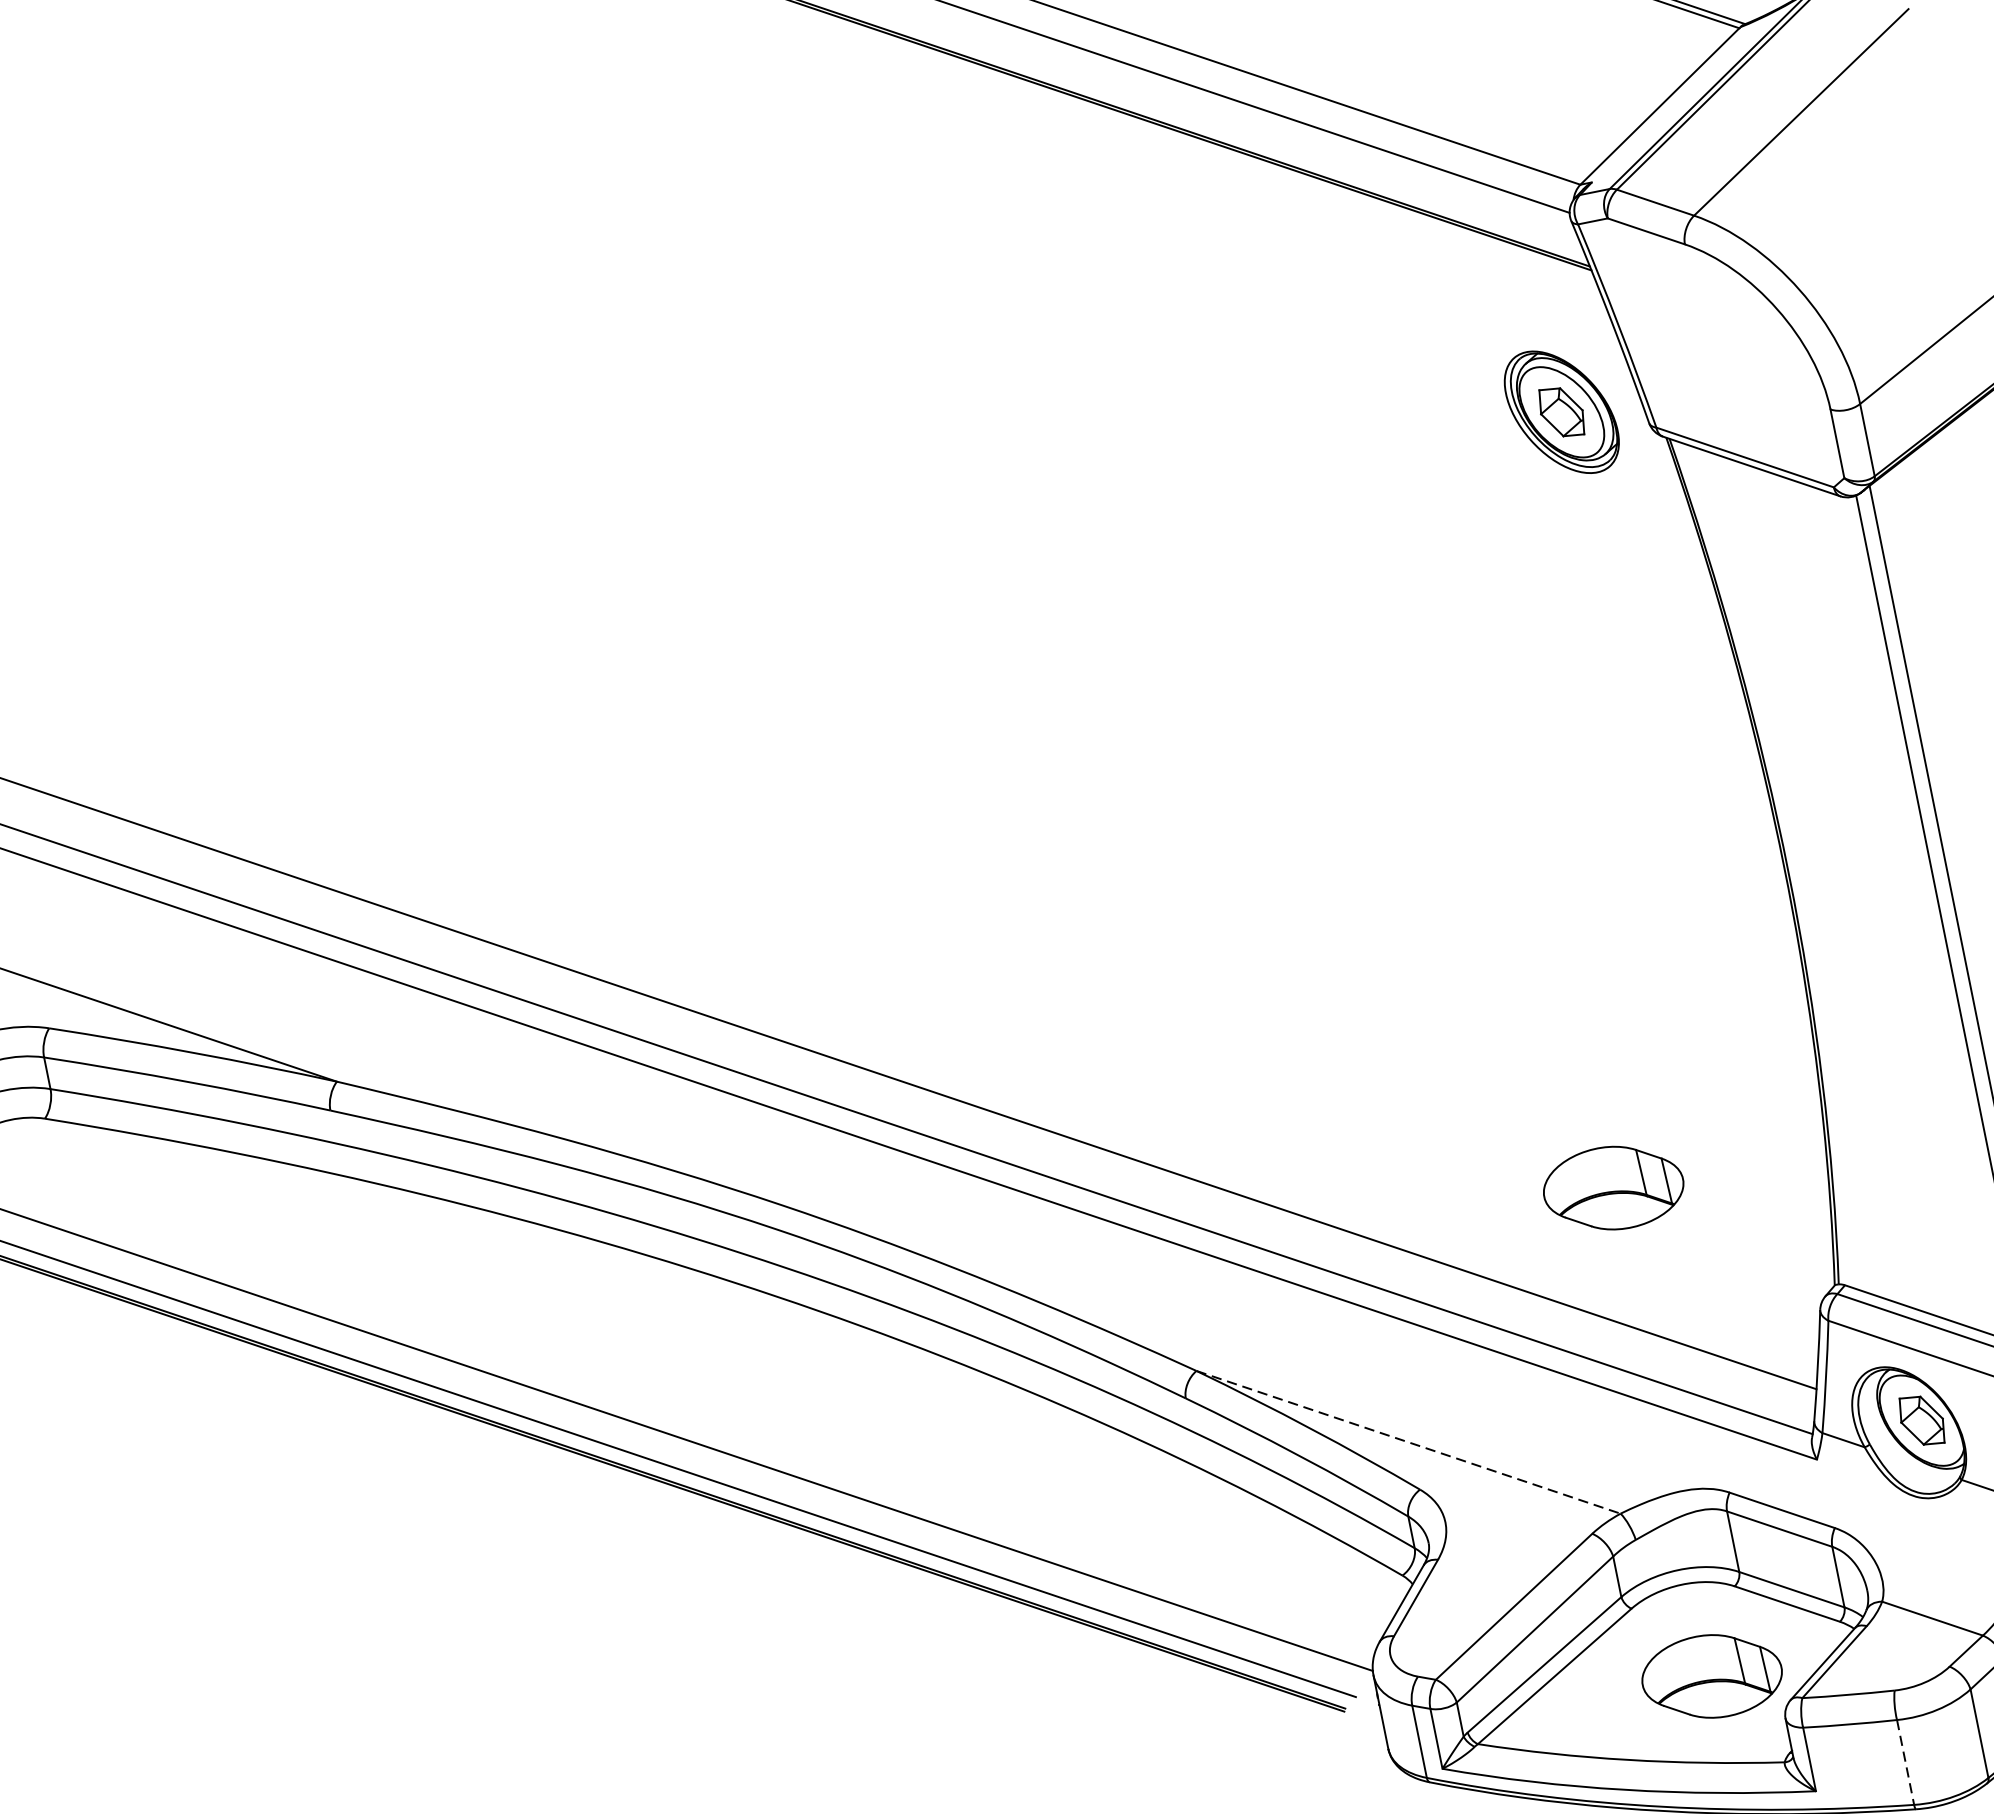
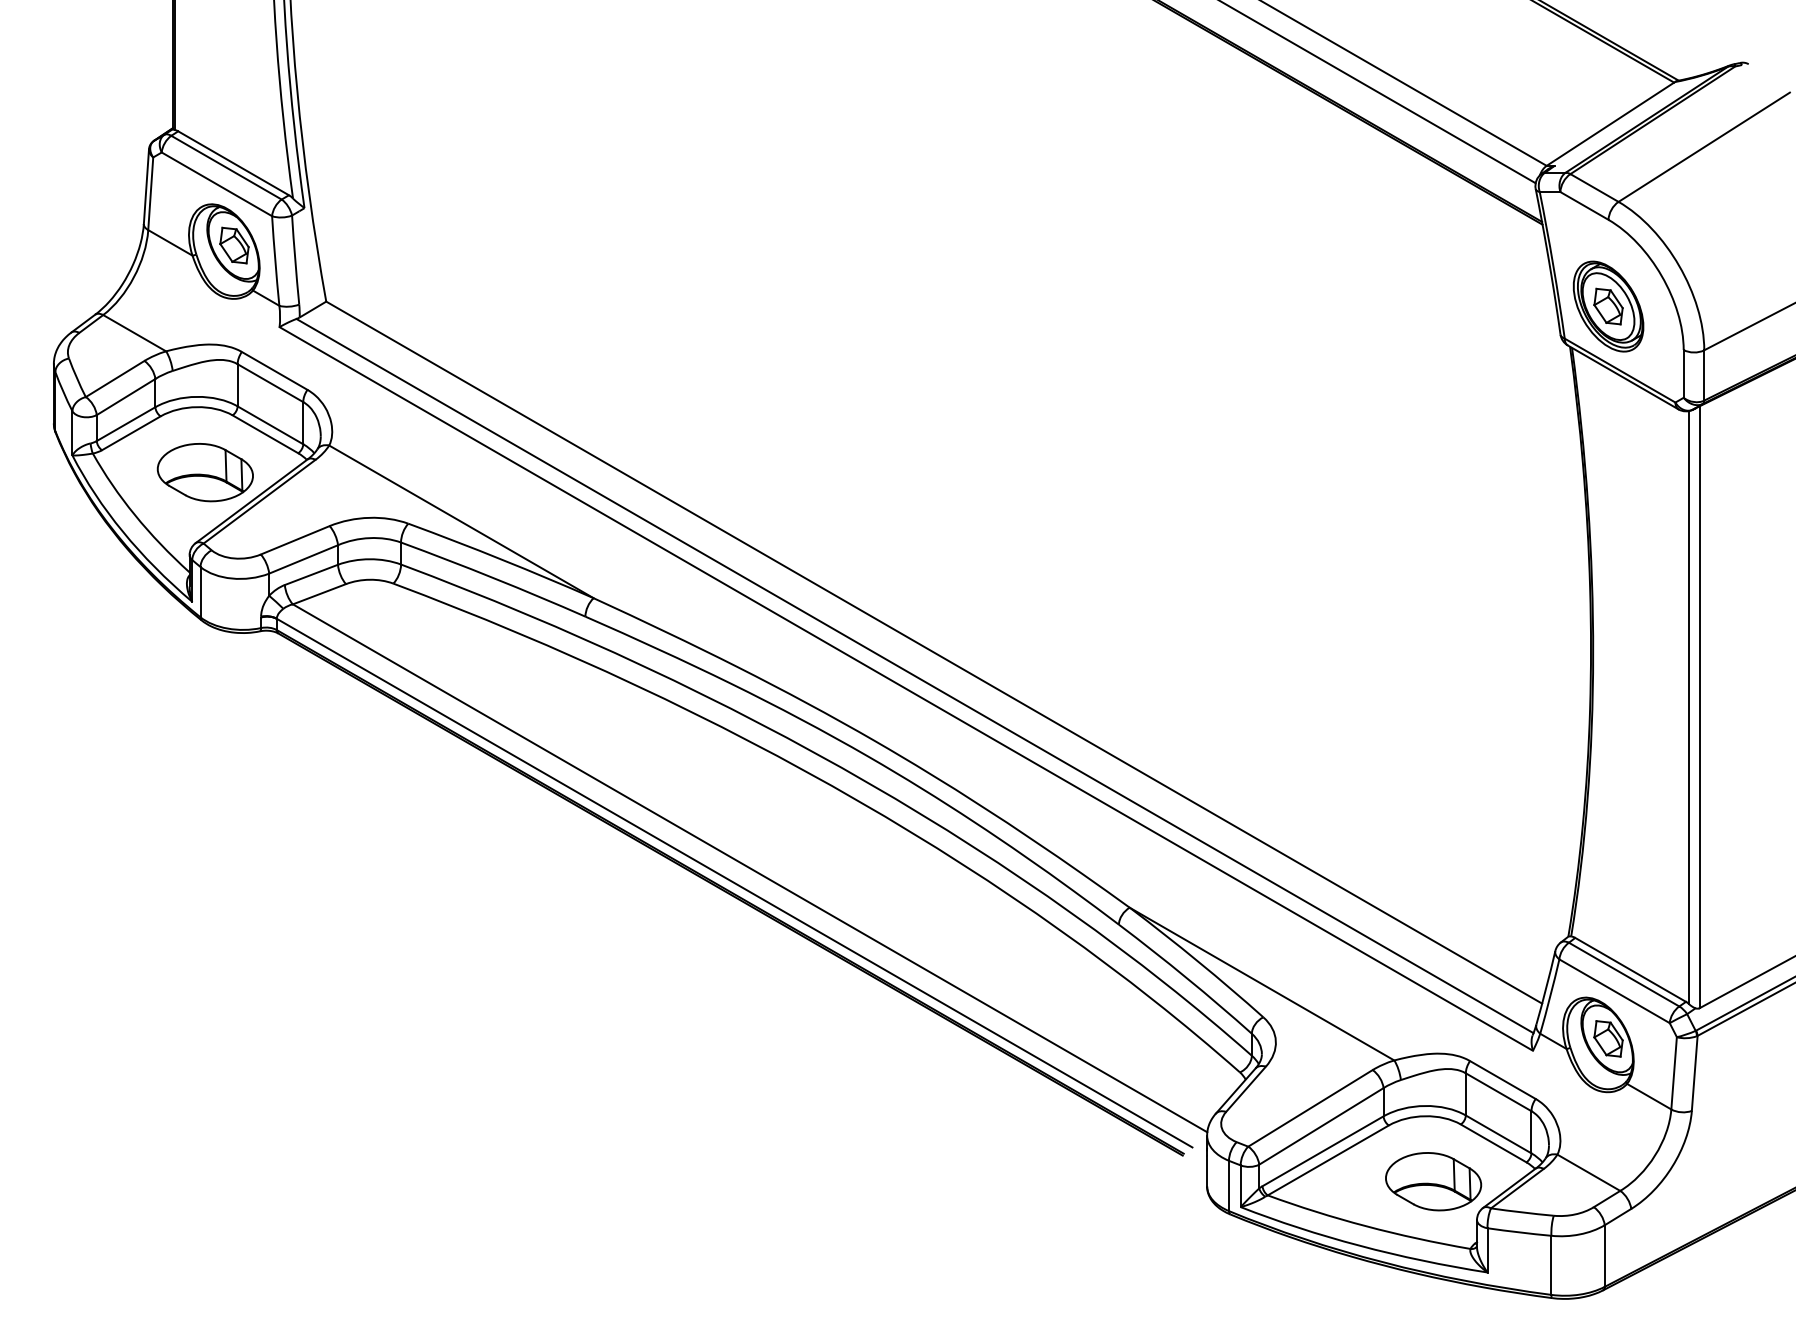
part: (1561, 412) -> (1608, 306), moved
part: (1613, 1187) -> (1433, 841), removed
line: (1409, 1442) -> (1262, 984), dashed -> solid
line: (1905, 1762) -> (1551, 1265), dashed -> solid

